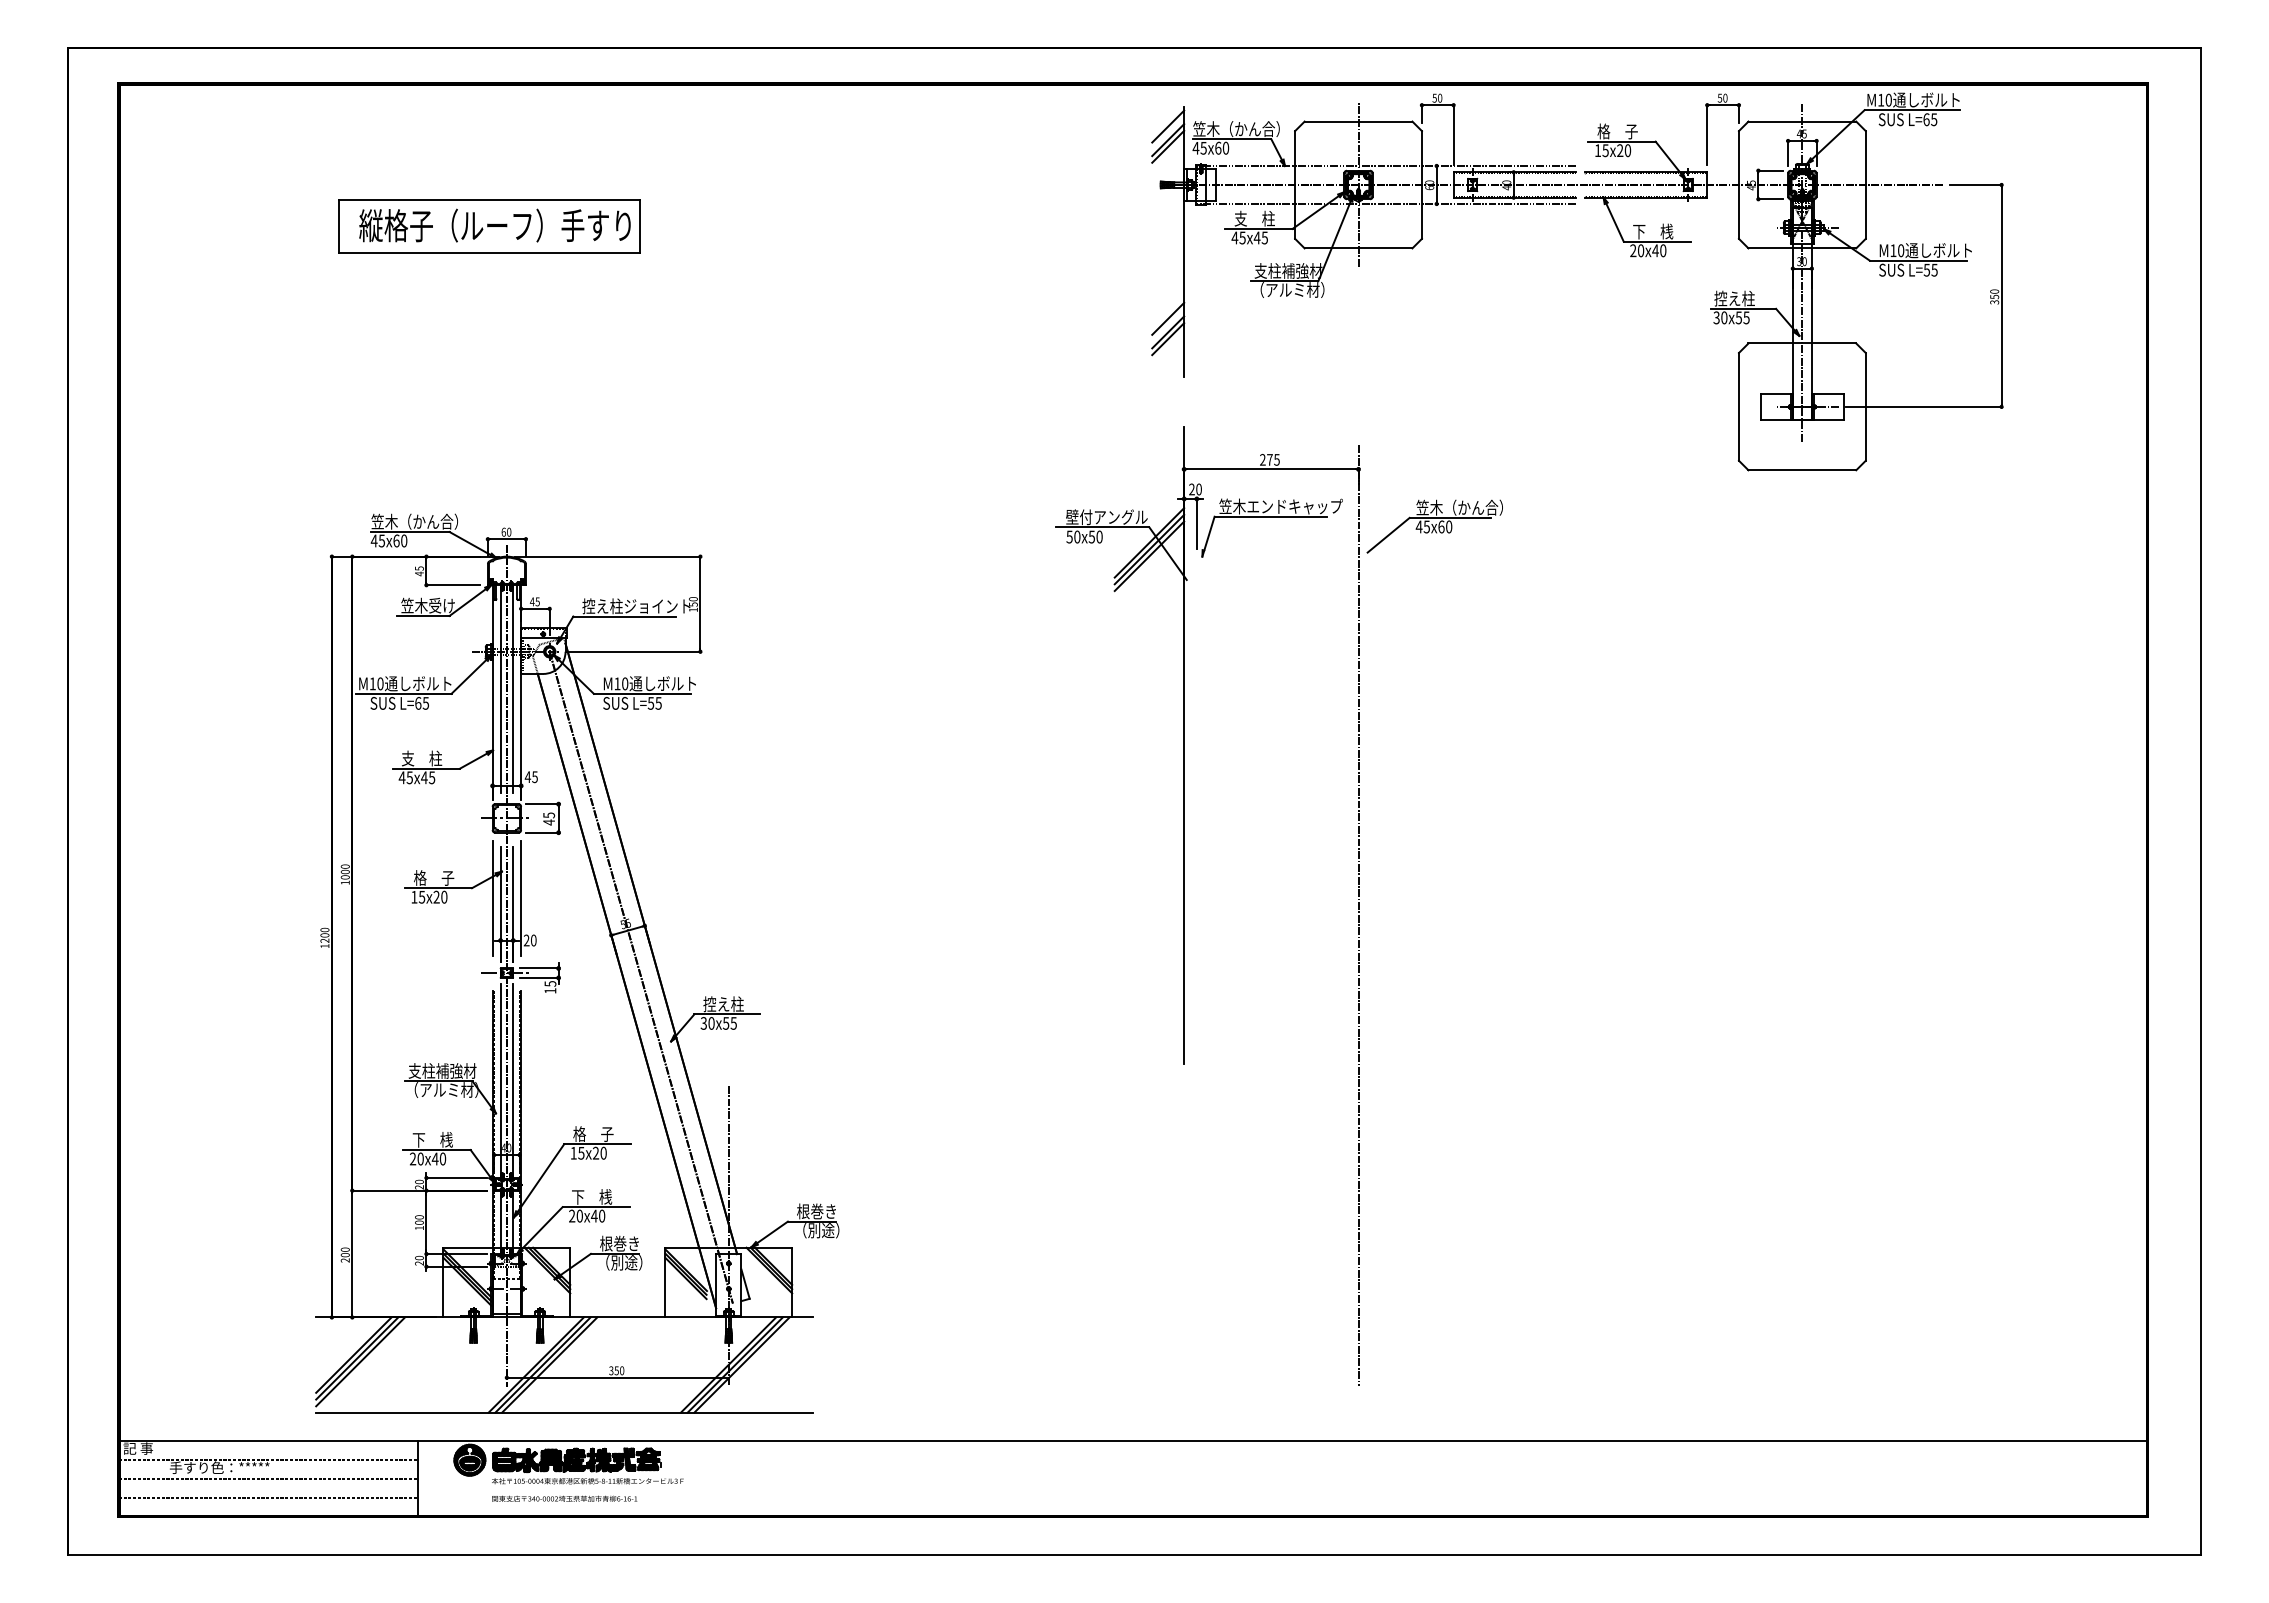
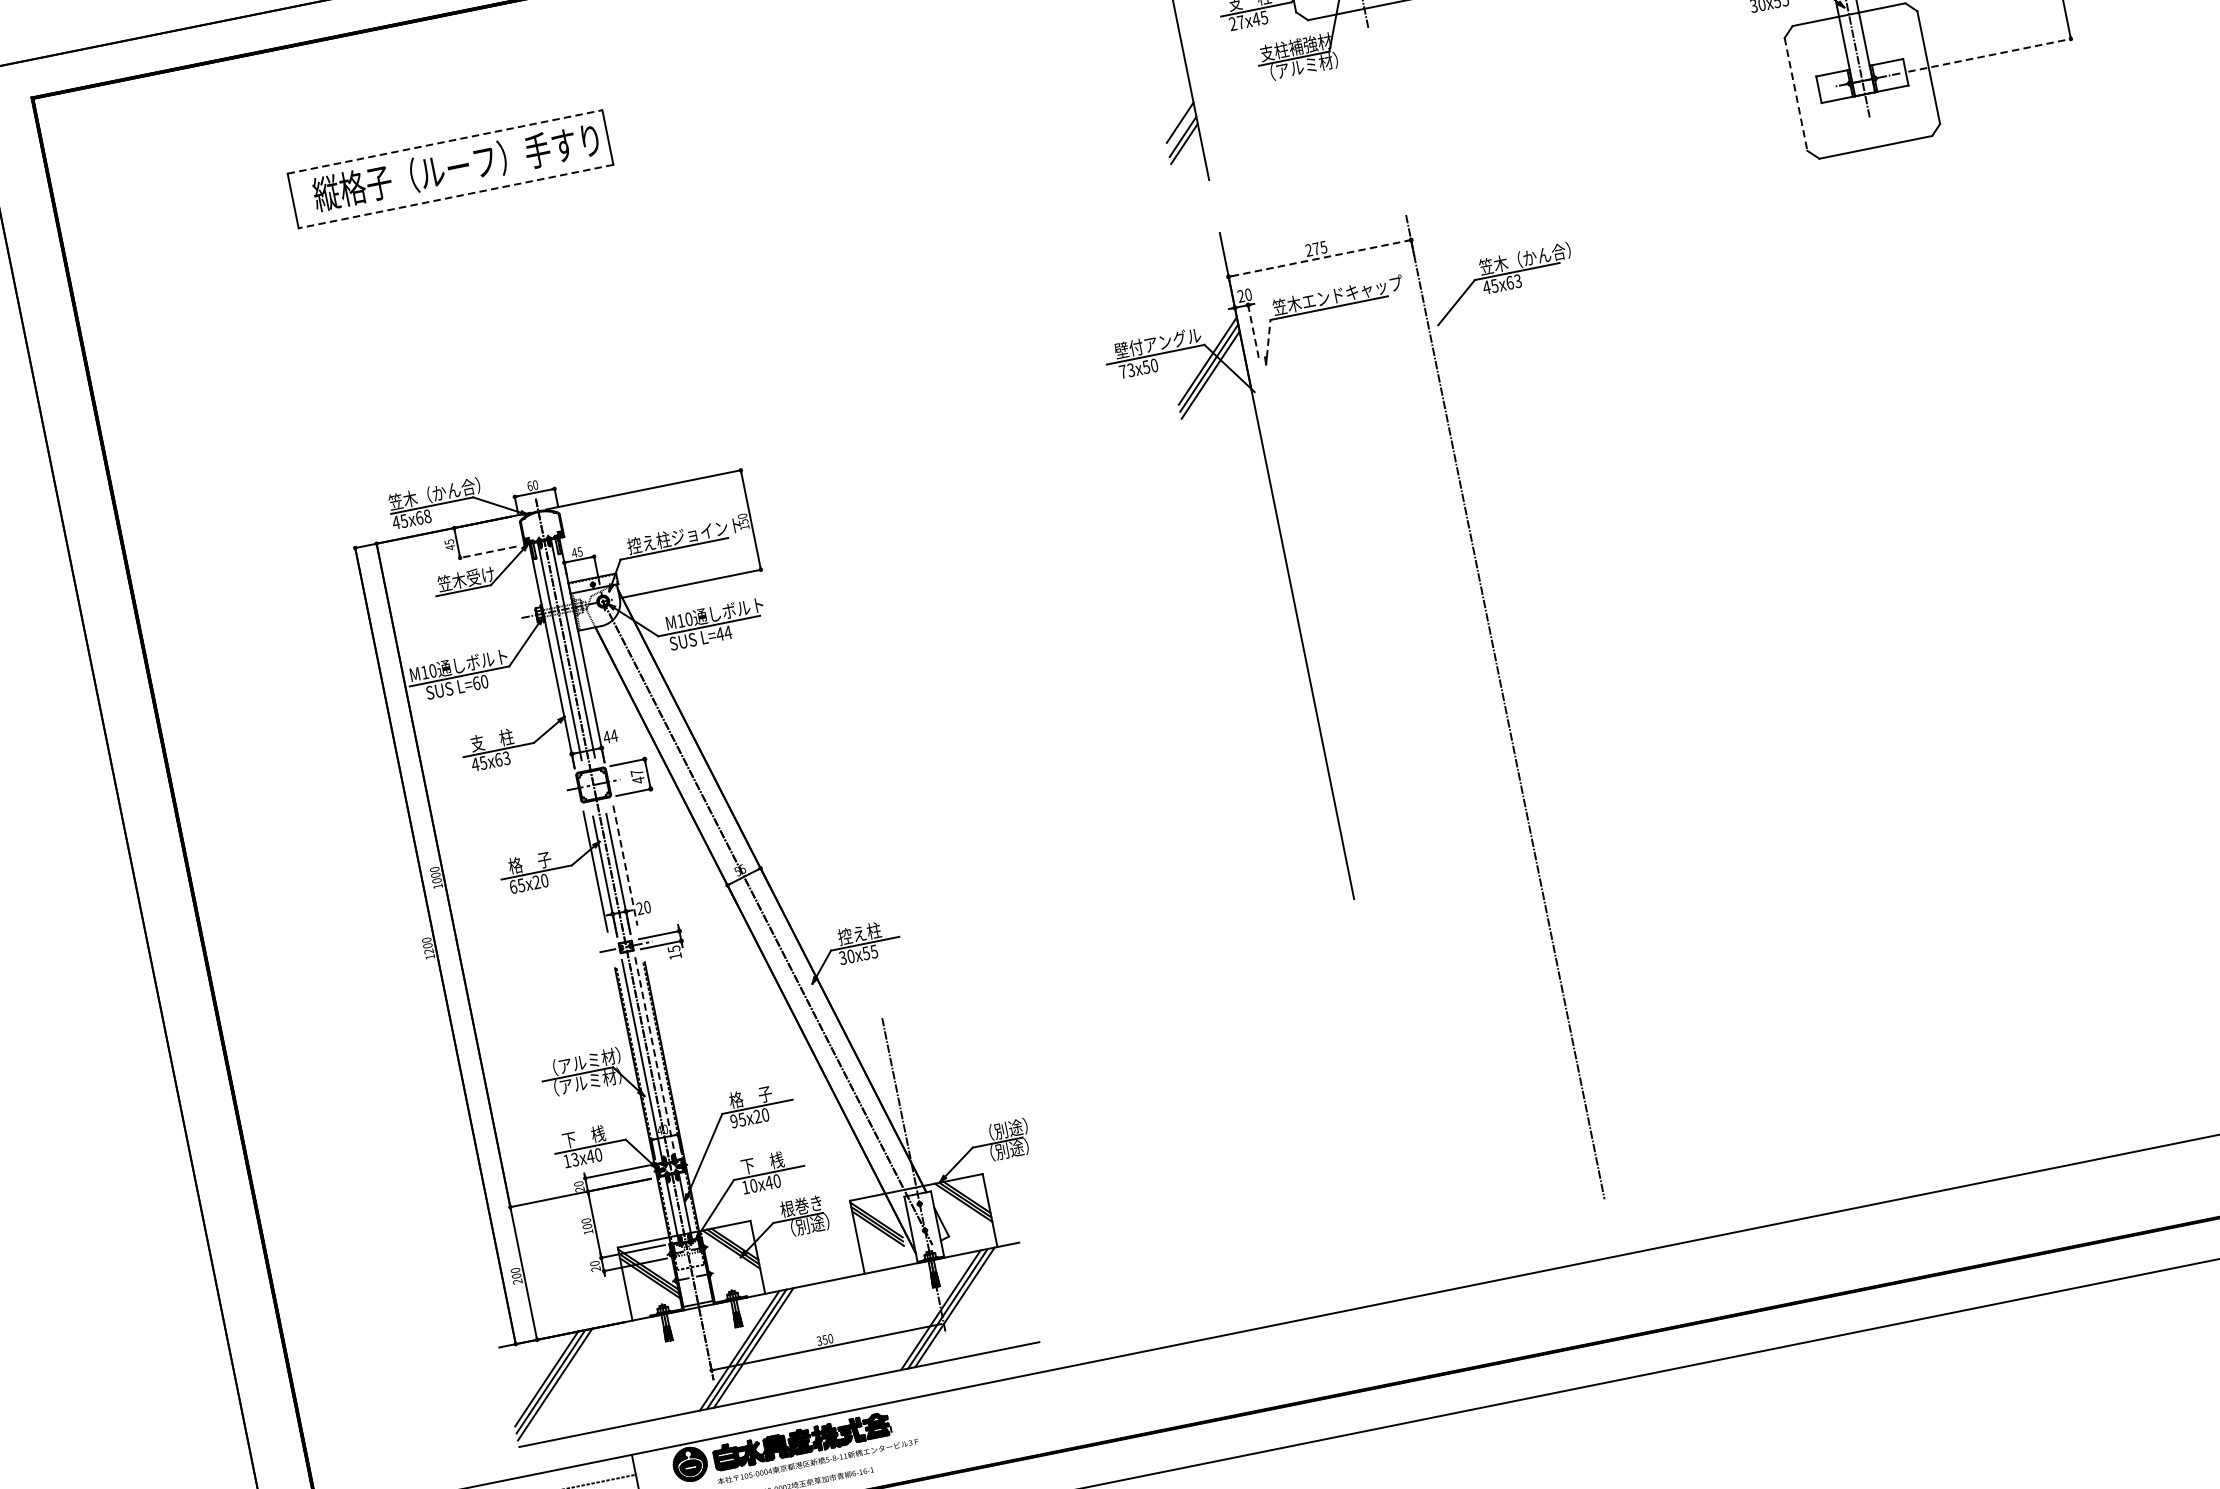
line: (490, 200) -> (446, 141), solid -> dashed
text: (1238, 237) -> (1236, 22), 45x45 -> 27x45
line: (489, 252) -> (455, 196), solid -> dashed
line: (1738, 406) -> (1795, 94), solid -> dashed
line: (1923, 406) -> (1989, 55), solid -> dashed
line: (1271, 469) -> (1320, 258), solid -> dashed
line: (1196, 523) -> (1252, 330), solid -> dashed
text: (1449, 526) -> (1518, 280), 45x60 -> 45x63
line: (1209, 533) -> (1268, 338), solid -> dashed
text: (1073, 536) -> (1127, 370), 50x50 -> 73x50
text: (404, 541) -> (428, 516), 45x60 -> 45x68
line: (453, 585) -> (488, 552), solid -> dashed
text: (425, 703) -> (484, 681), L=65 -> L=60
text: (654, 703) -> (723, 633), L=55 -> L=44
text: (428, 777) -> (502, 758), 45x45 -> 45x63
text: (534, 777) -> (613, 736), 45 -> 44
text: (549, 815) -> (637, 772), 45 -> 47
text: (414, 896) -> (513, 886), 15x20 -> 65x20
line: (521, 898) -> (625, 865), solid -> dashed
text: (444, 1070) -> (581, 1061), 支柱補強材 -> （アルミ材）
line: (513, 1082) -> (656, 1059), solid -> dashed
text: (573, 1152) -> (733, 1120), 15x20 -> 95x20
text: (416, 1158) -> (570, 1159), 20x40 -> 13x40
text: (819, 1211) -> (1003, 1130), 根巻き -> （別途）
text: (572, 1215) -> (746, 1186), 20x40 -> 10x40

